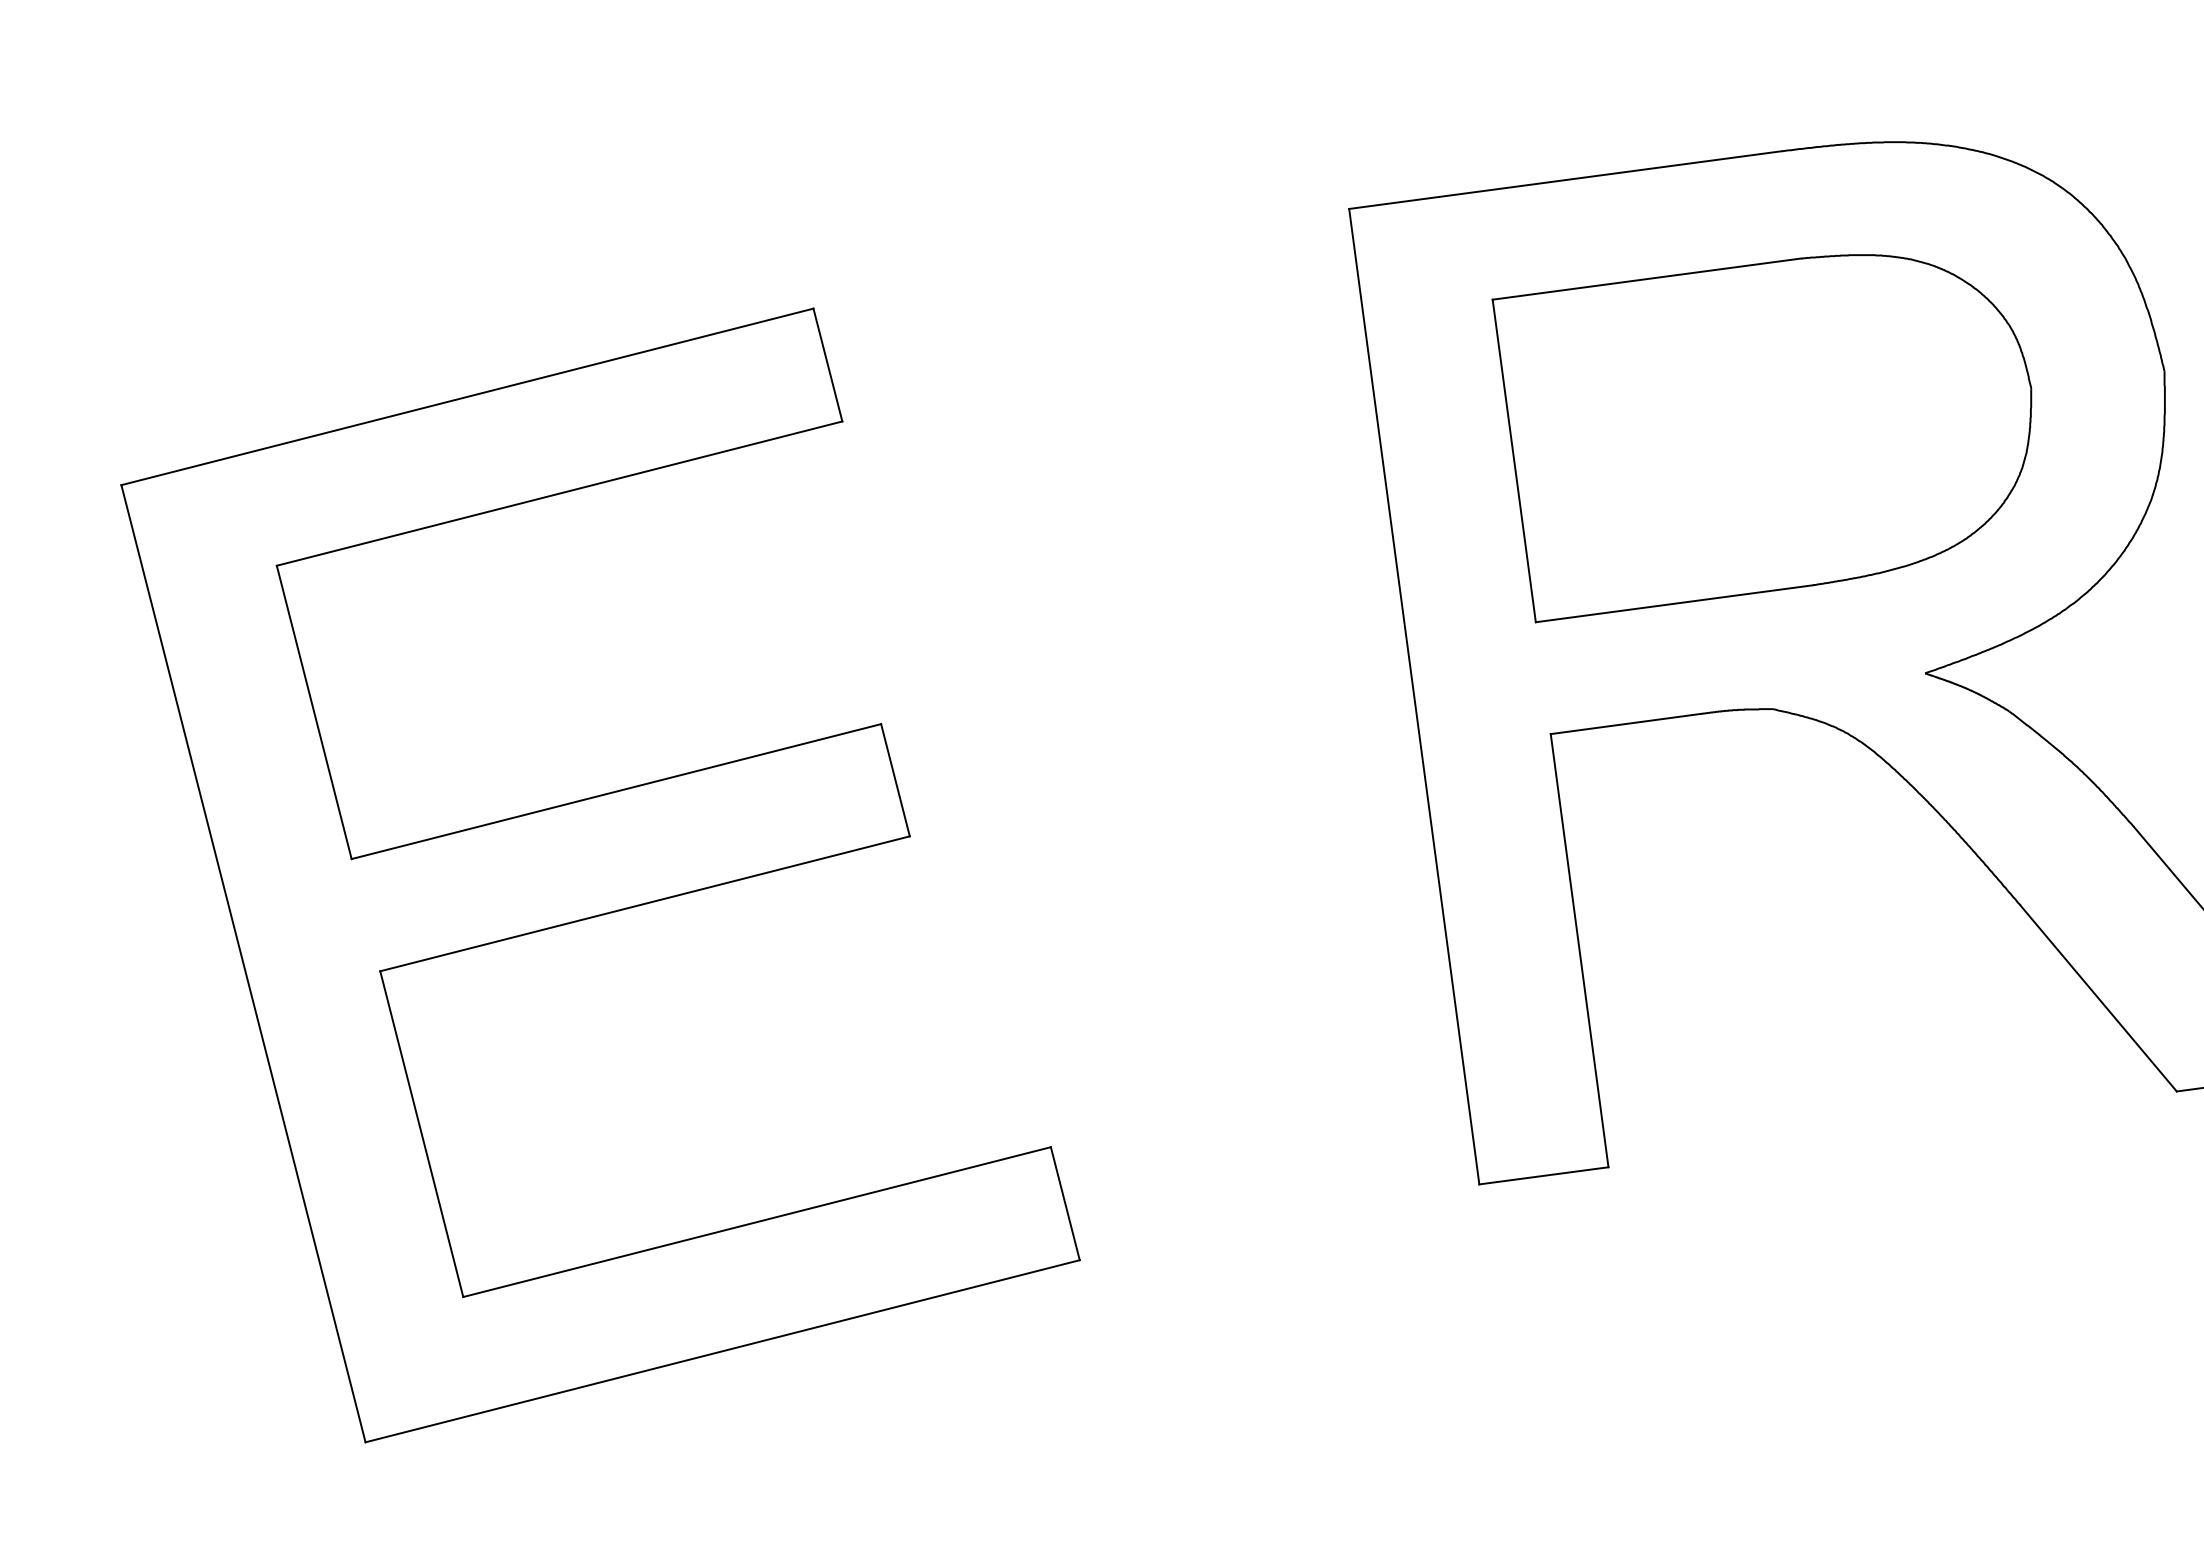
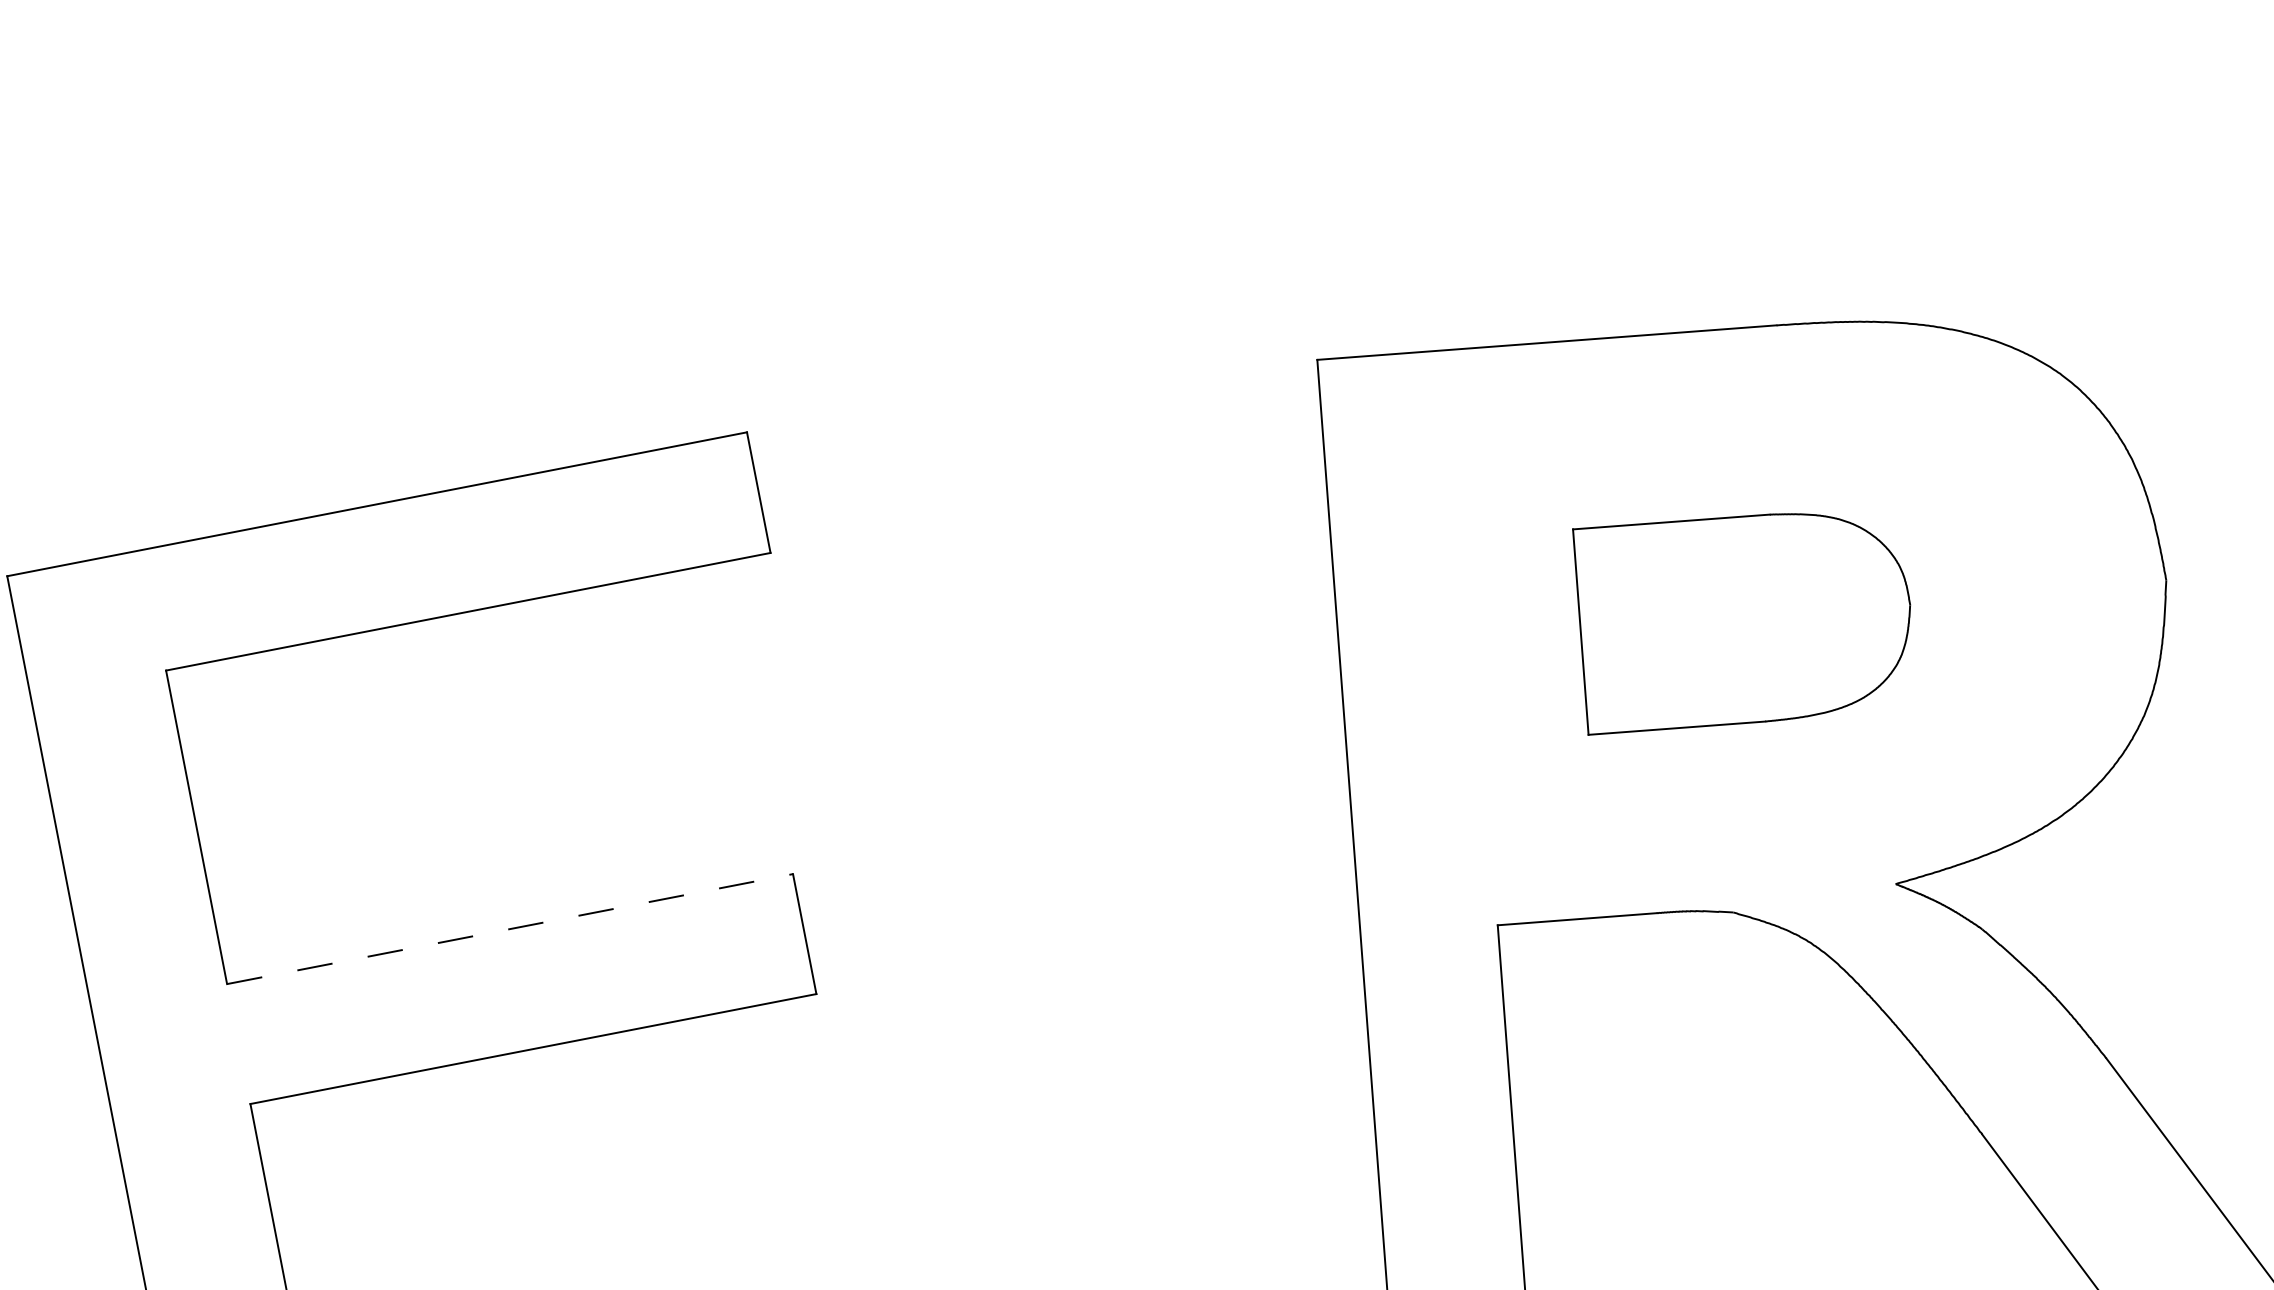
part: (1761, 438) -> (1737, 626), size x0.6
line: (616, 791) -> (510, 928), solid -> dashed

